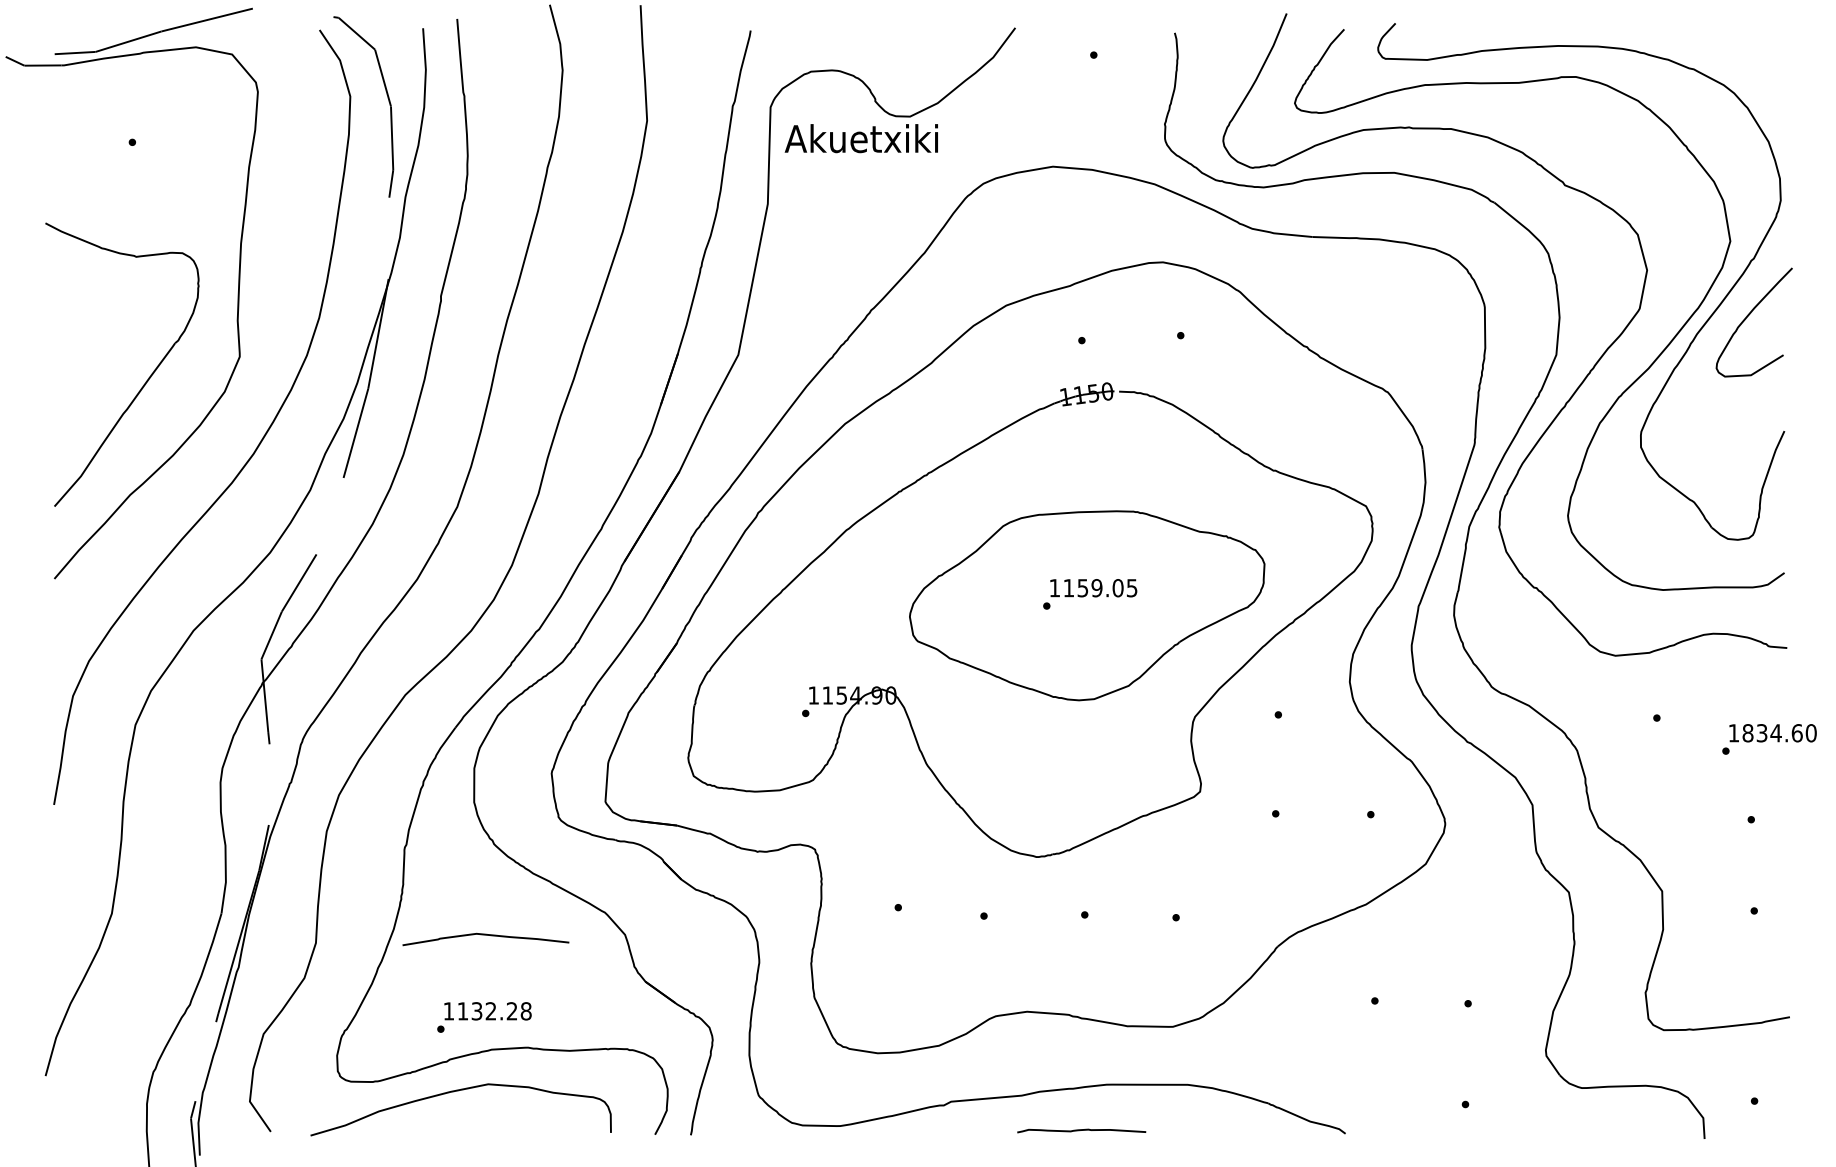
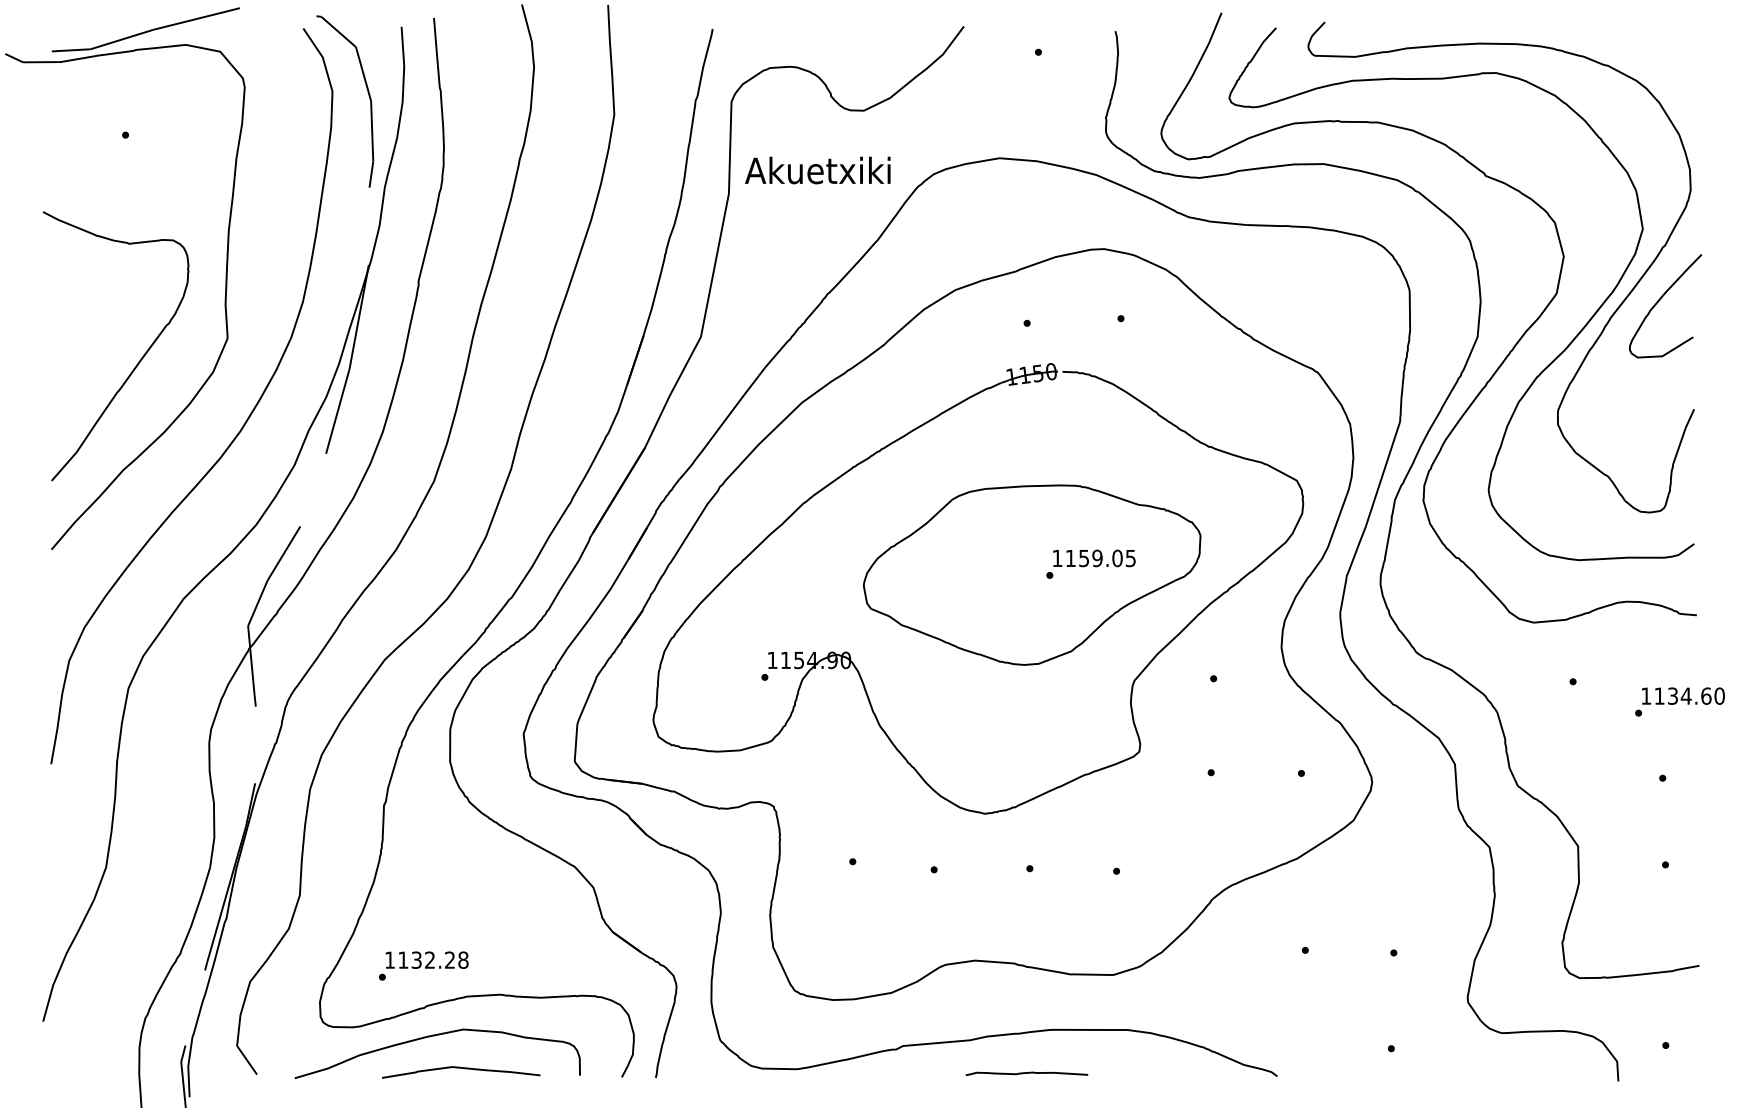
text: (860, 138) -> (816, 170), moved
text: (1090, 594) -> (1091, 564), moved
text: (1747, 733) -> (1659, 696), 1834.60 -> 1134.60
curve: (485, 935) -> (460, 1068), moved
text: (484, 1017) -> (423, 966), moved

